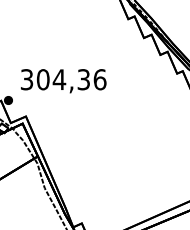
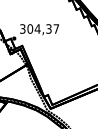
text: (100, 78) -> (56, 28), 304,36 -> 304,37

